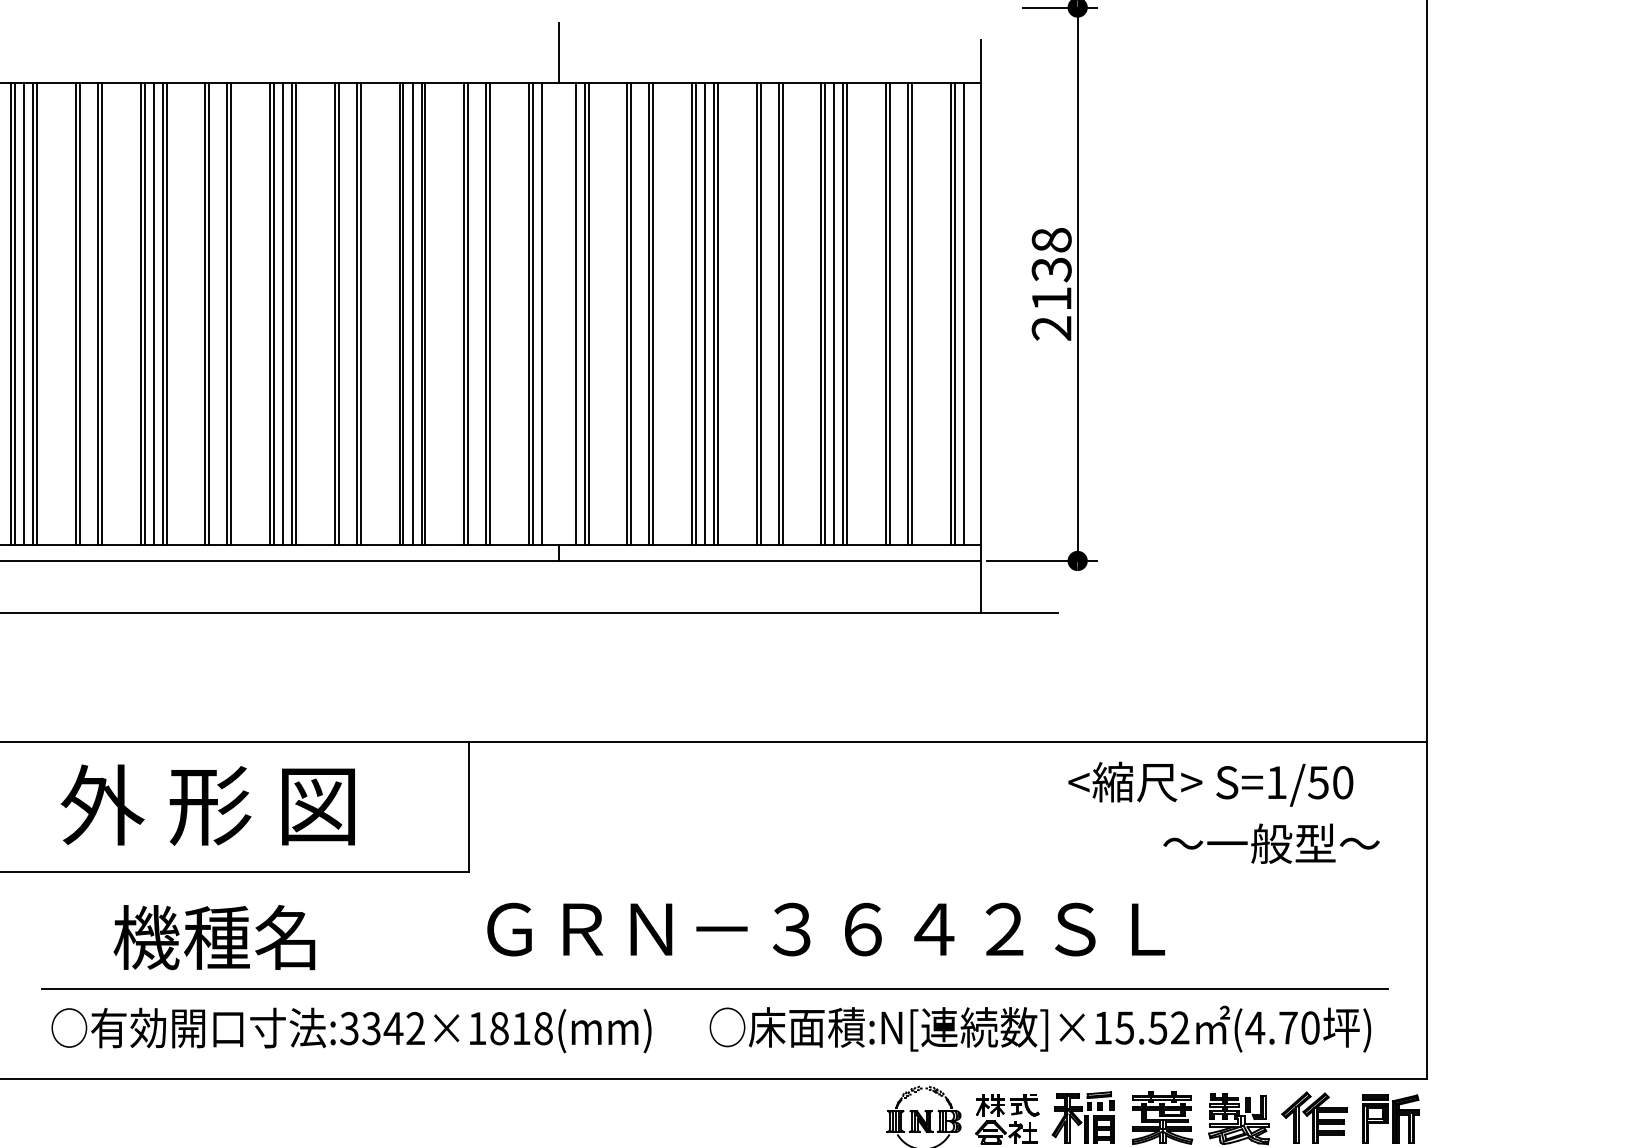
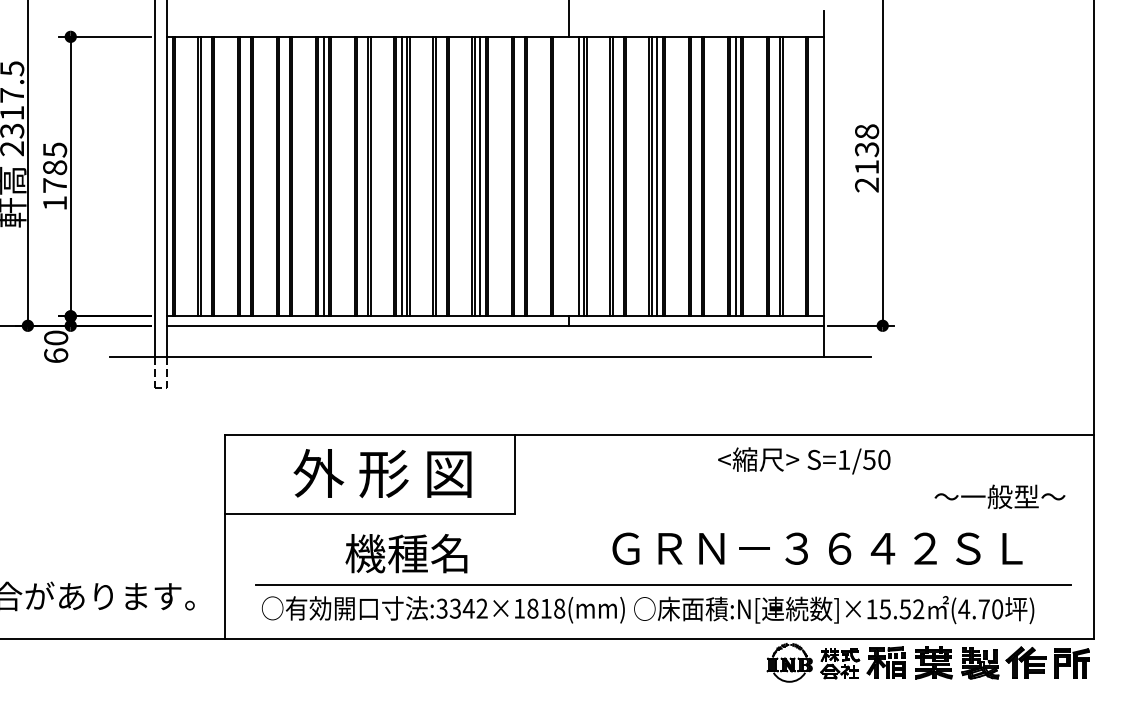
line: (24, 314) -> (245, 176), removed
line: (541, 314) -> (558, 176), removed
line: (963, 314) -> (813, 176), removed
text: (1211, 783) -> (804, 460), moved
text: (207, 805) -> (382, 473), moved
text: (826, 929) -> (817, 548), moved
text: (214, 937) -> (406, 553), moved
text: (1040, 1029) -> (834, 610), moved

